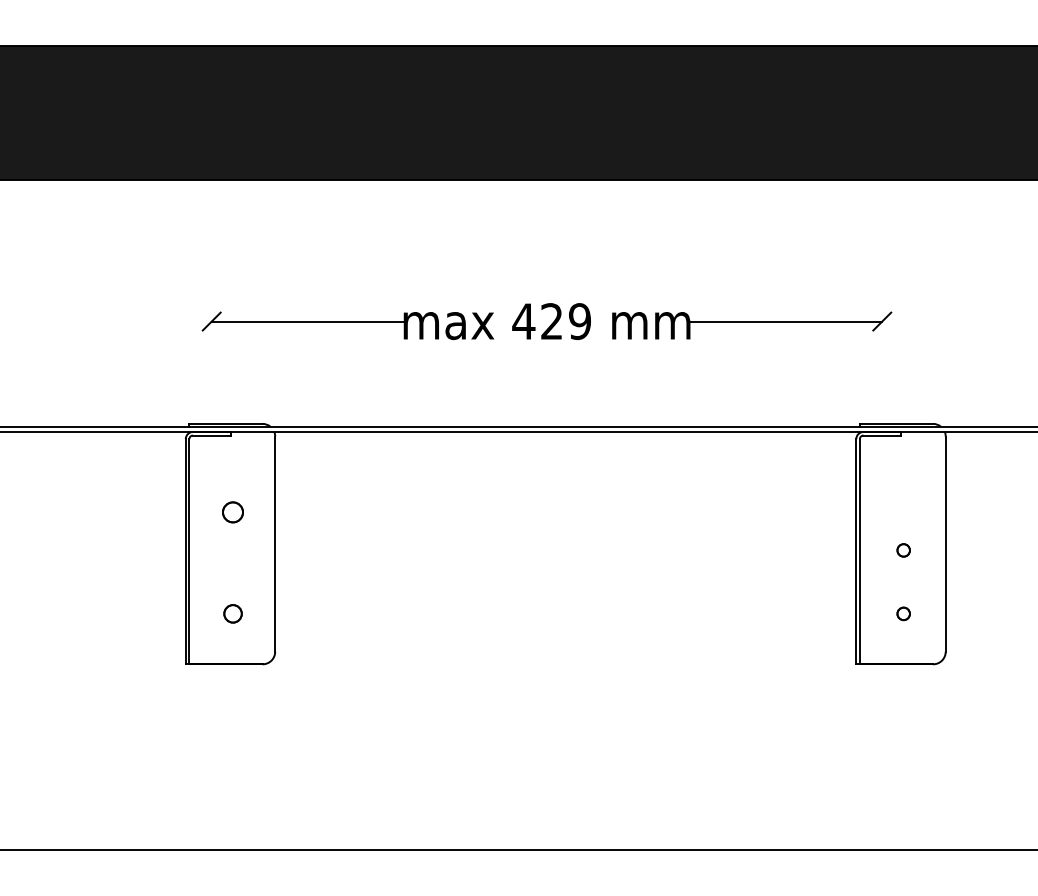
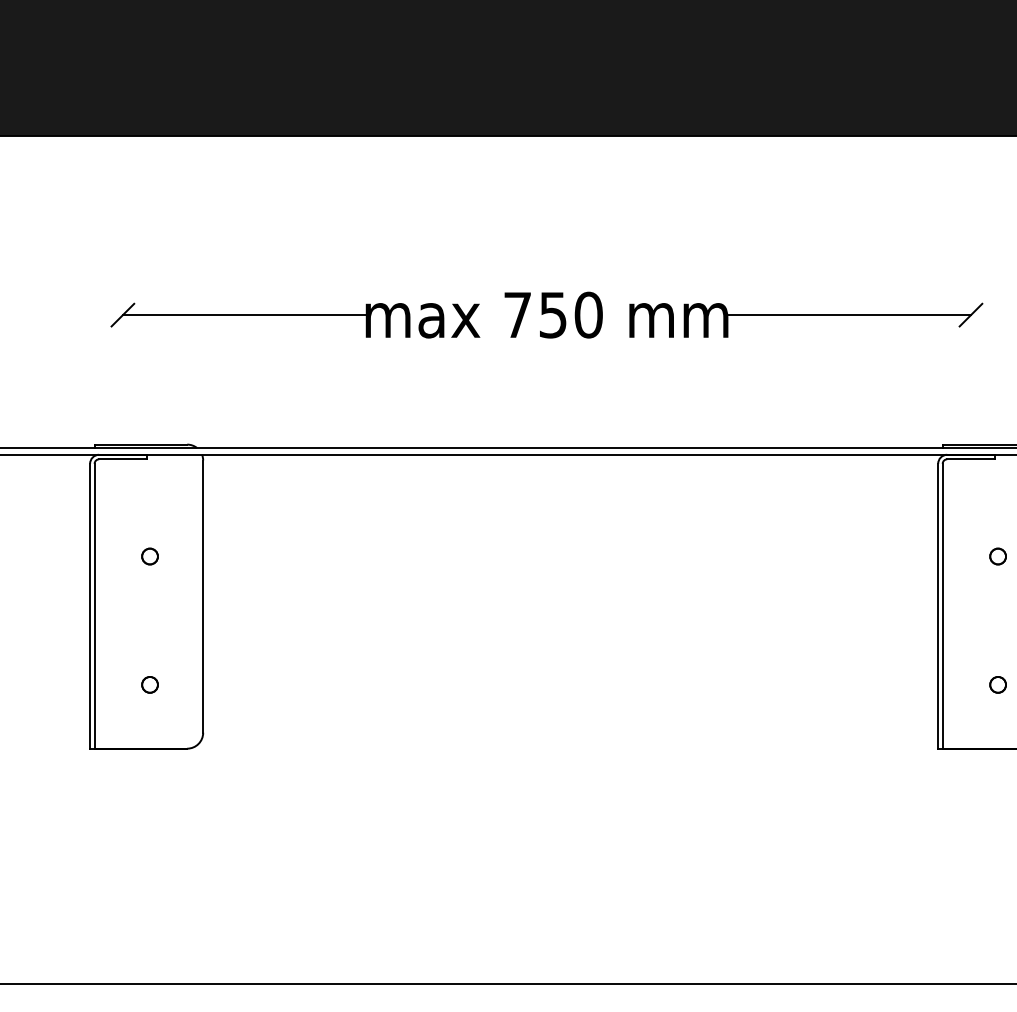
text: (551, 321) -> (552, 315), 429 -> 750
circle: (233, 512) -> (150, 556), size x0.62
circle: (903, 550) -> (997, 556), moved
part: (233, 613) -> (150, 684), size x0.71

